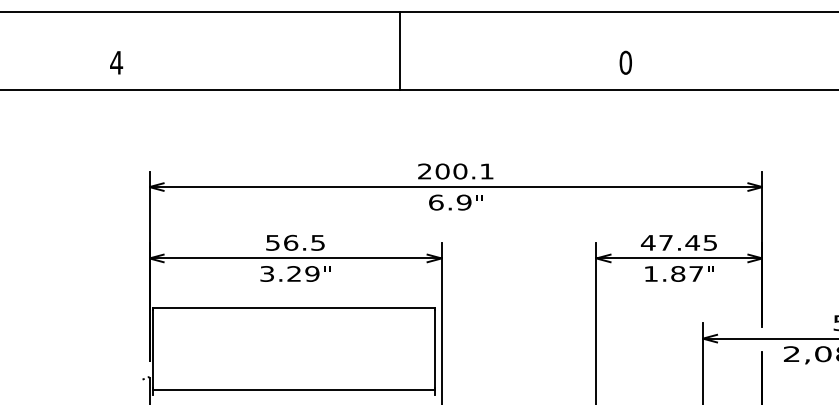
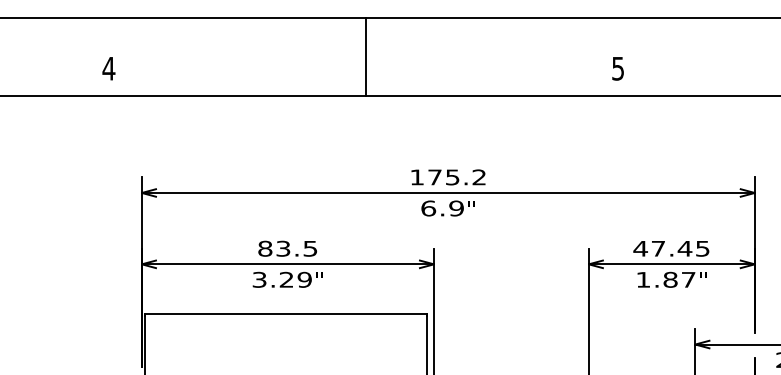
line: (400, 51) -> (365, 57), moved
text: (625, 62) -> (617, 68), 0 -> 5
text: (455, 171) -> (447, 177), 200.1 -> 175.2
text: (282, 242) -> (274, 248), 56.5 -> 83.5

